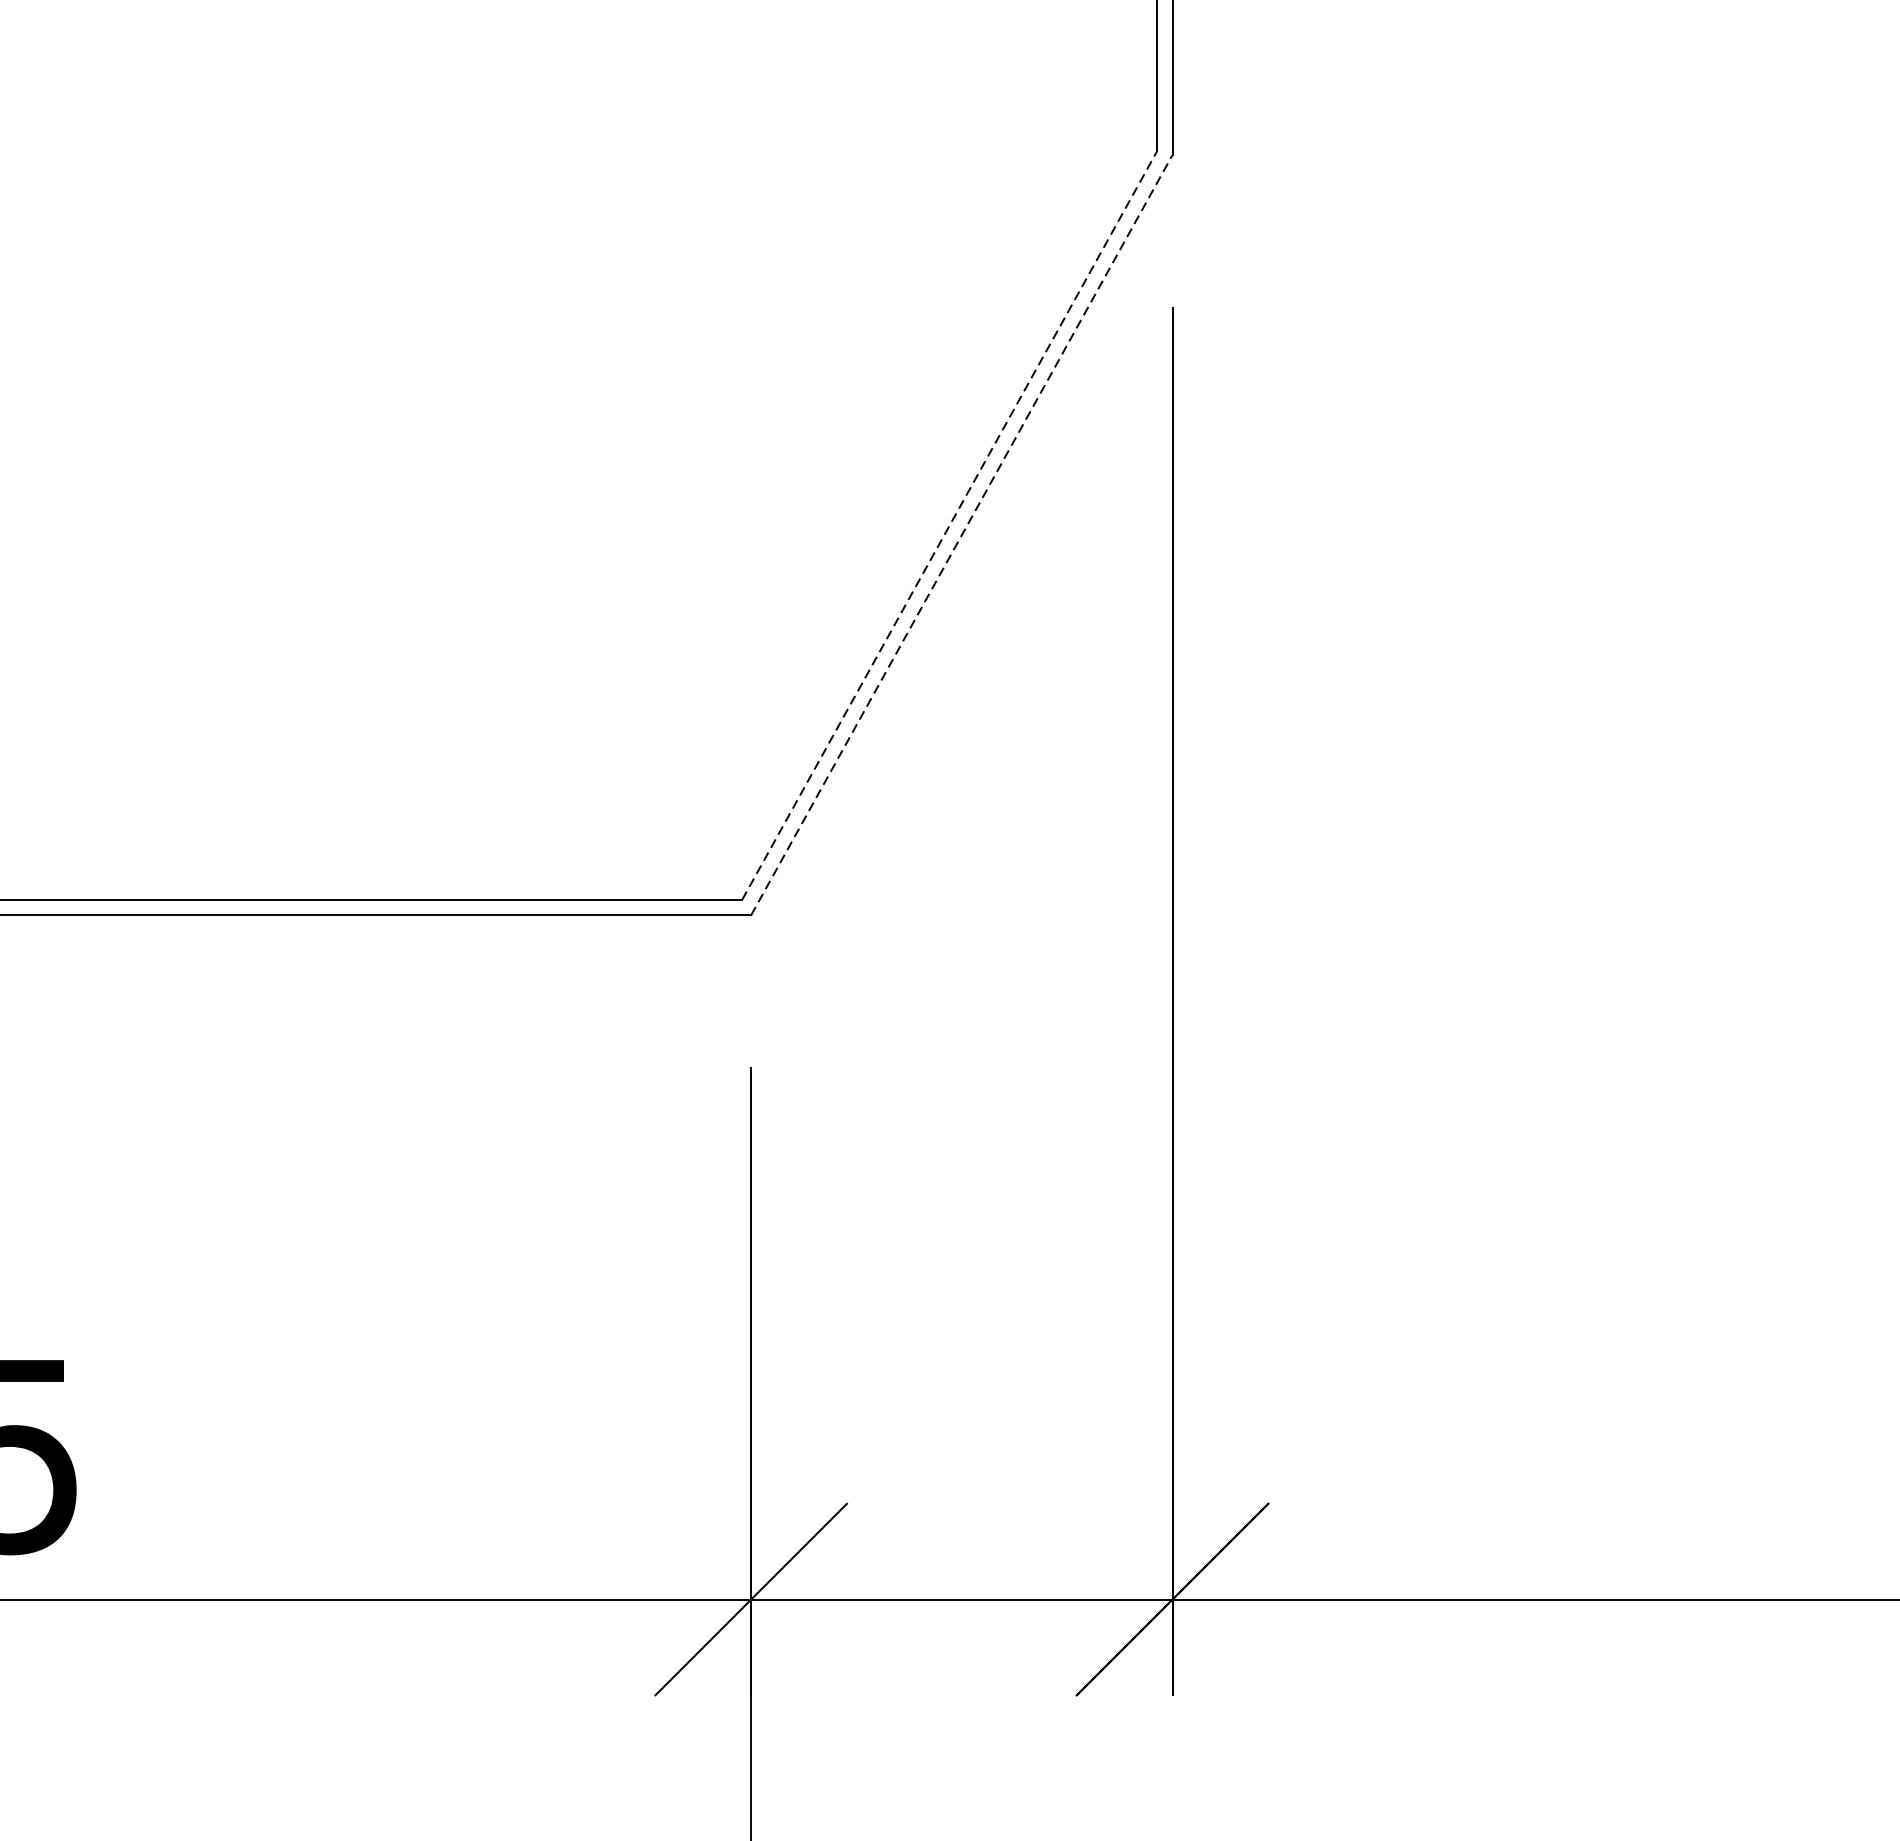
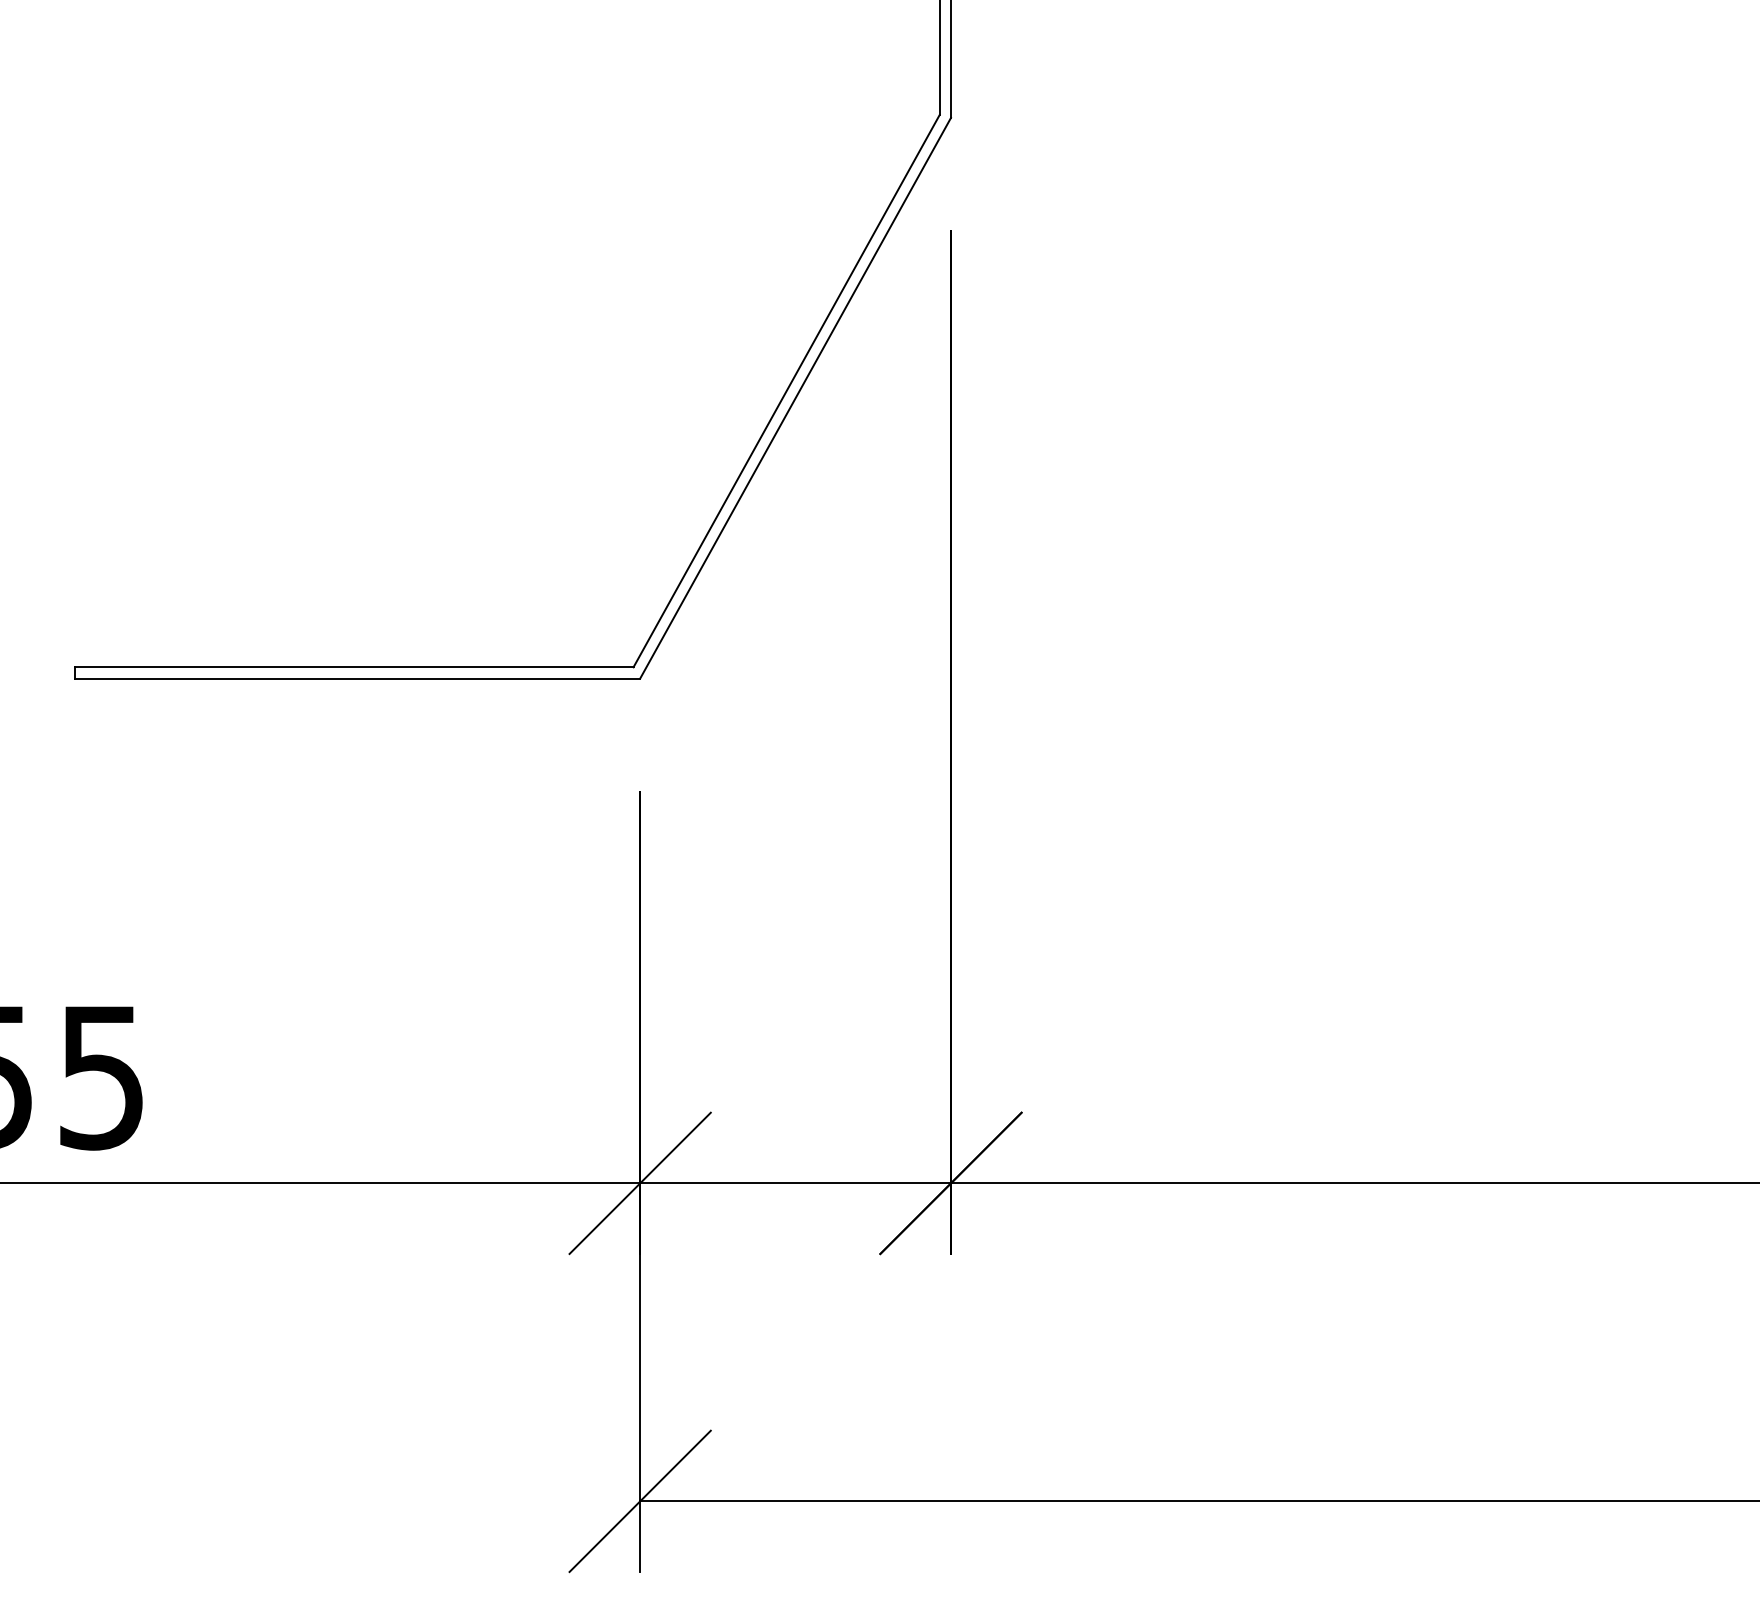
line: (949, 526) -> (786, 391), dashed -> solid
line: (961, 535) -> (795, 398), dashed -> solid

